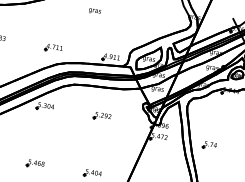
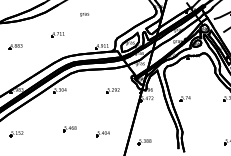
part: (53, 47) -> (57, 34), moved
part: (101, 115) -> (112, 90), moved
part: (34, 164) -> (69, 129), moved

